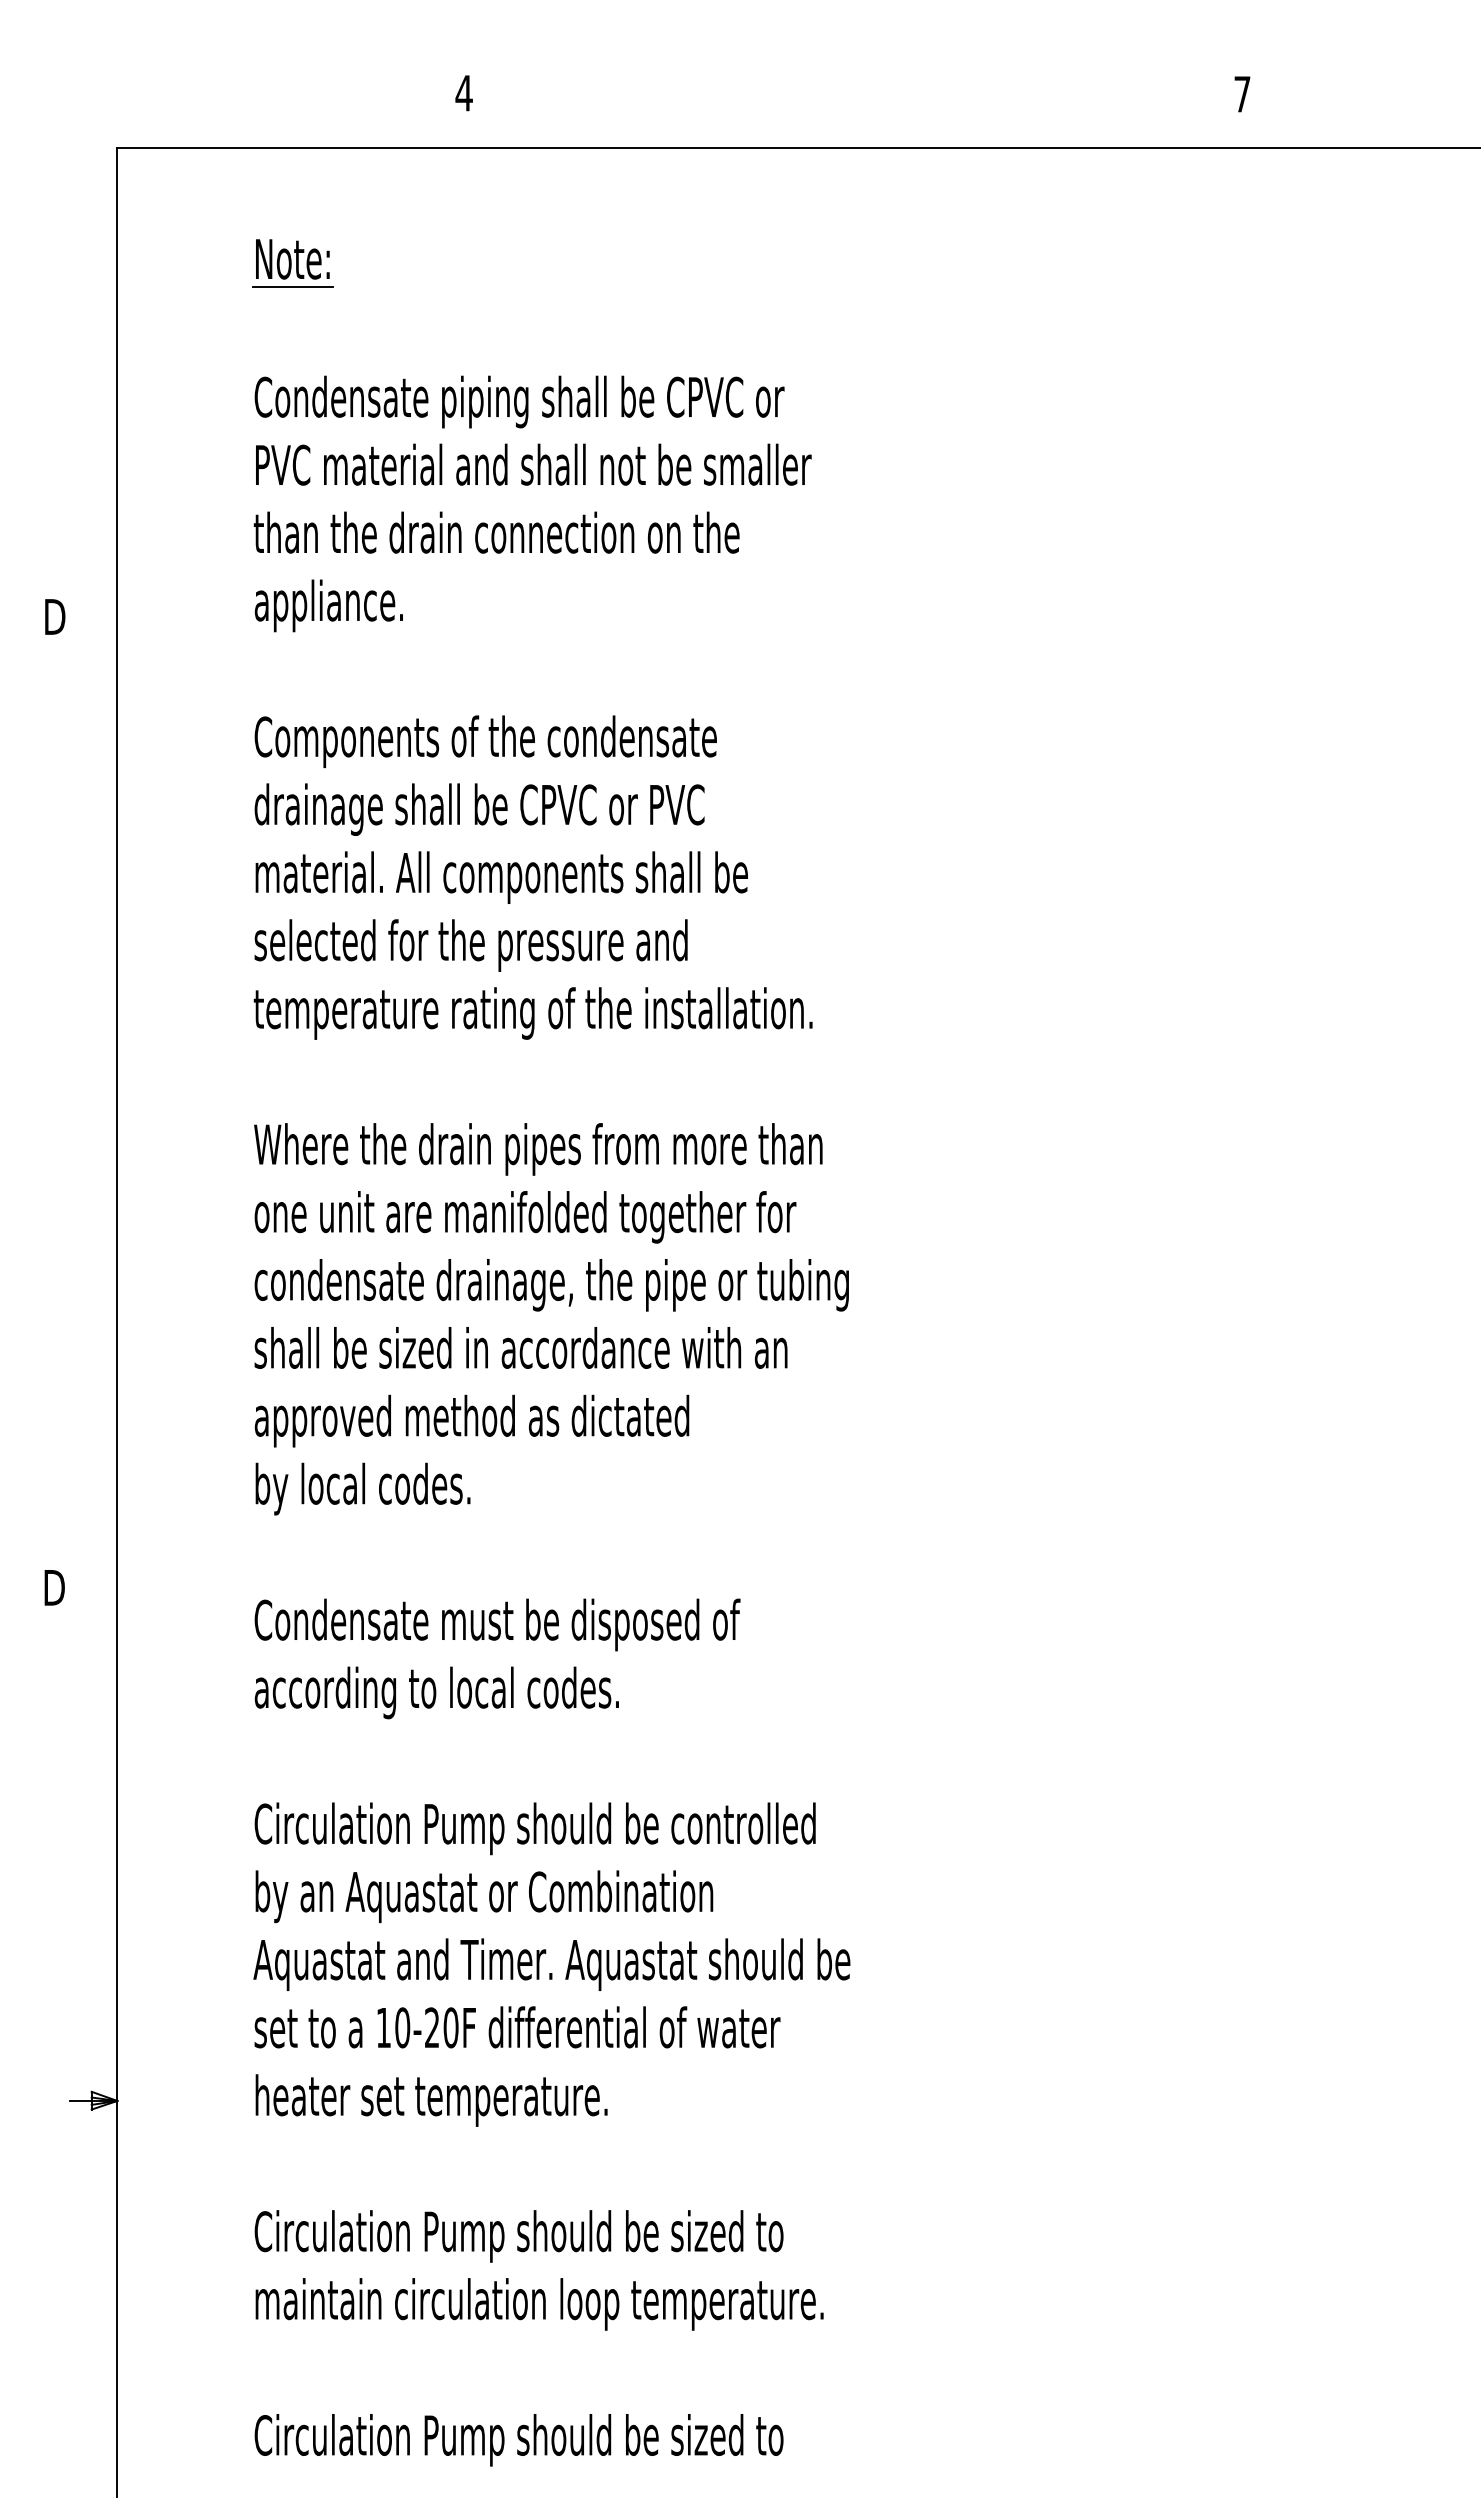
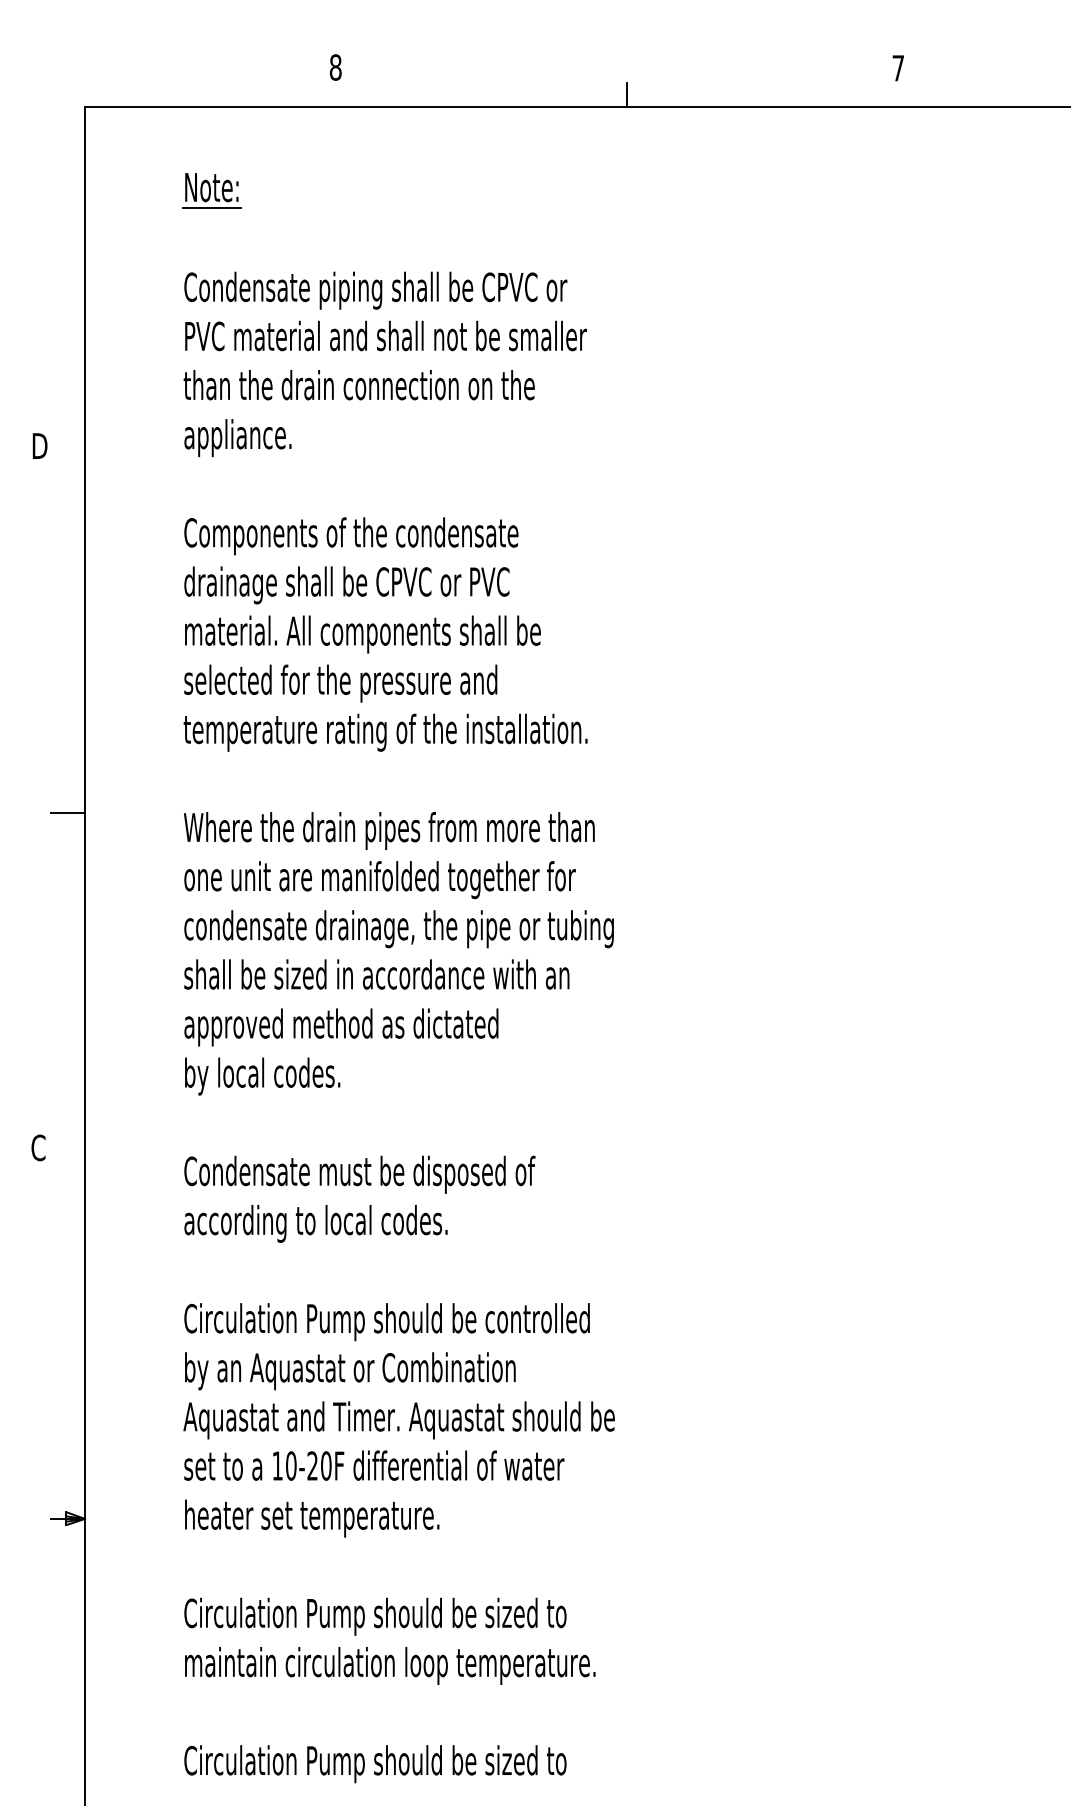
text: (463, 92) -> (335, 66), 4 -> 8
line: (867, 131) -> (627, 95), added
line: (93, 1124) -> (67, 812), added
text: (53, 1587) -> (38, 1147), D -> C

